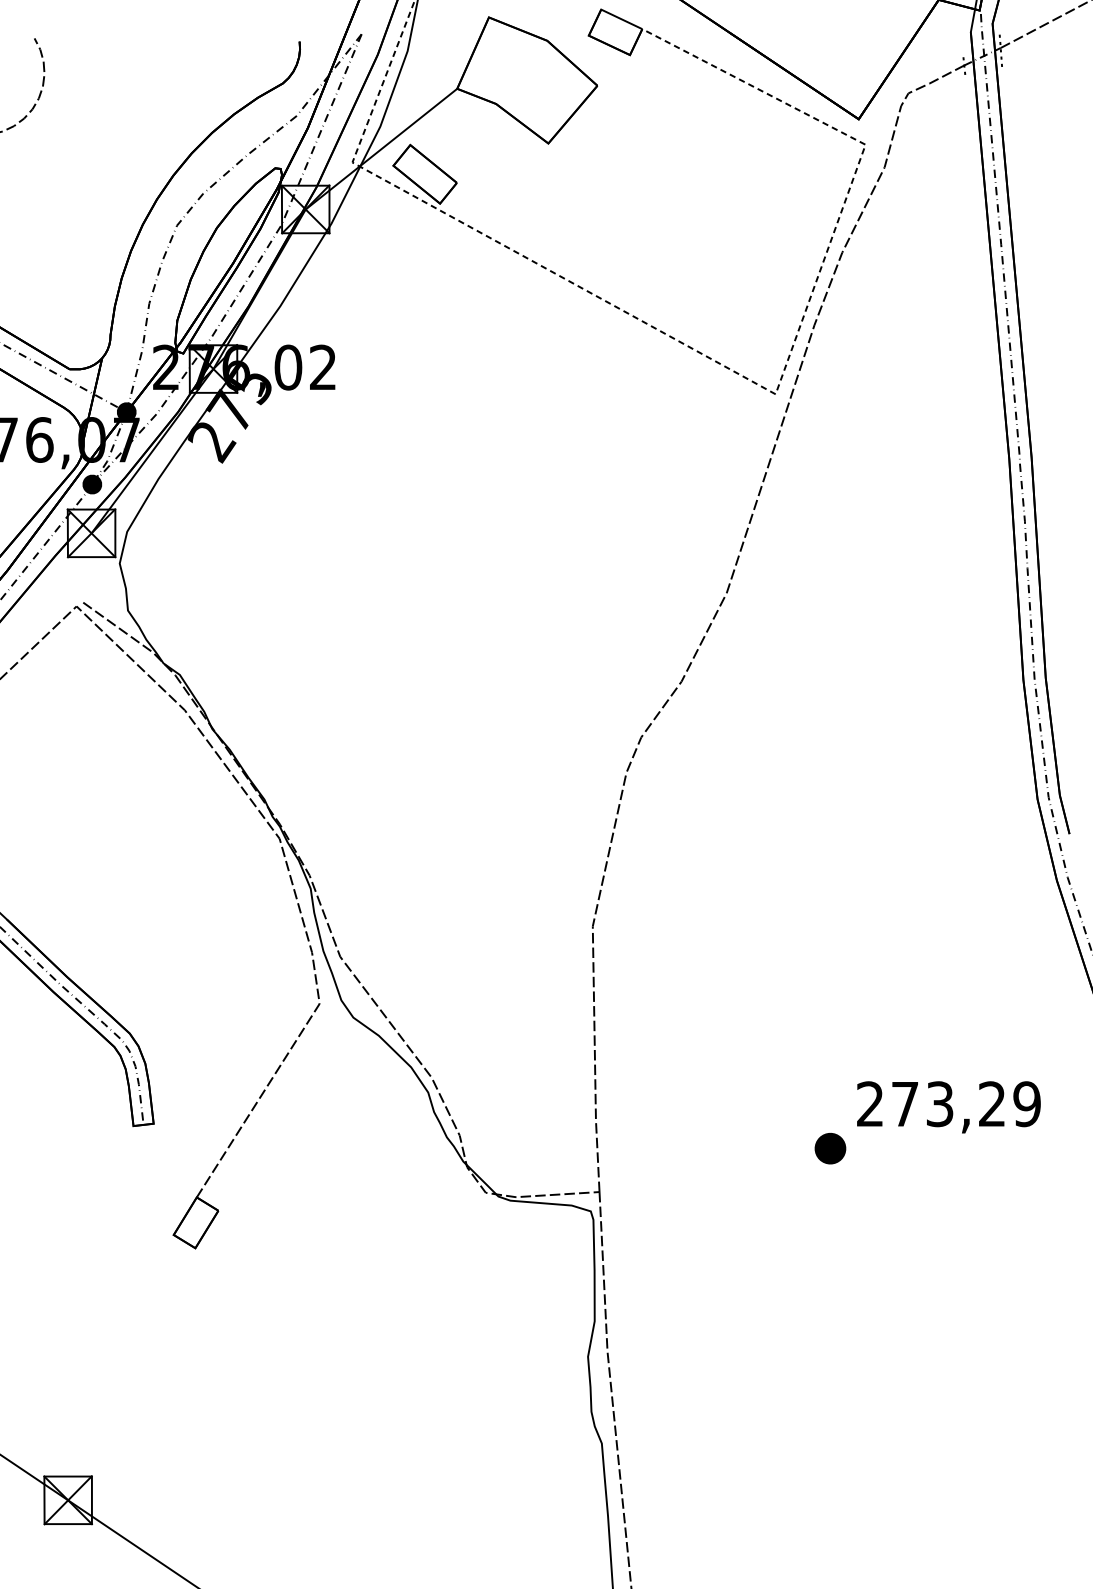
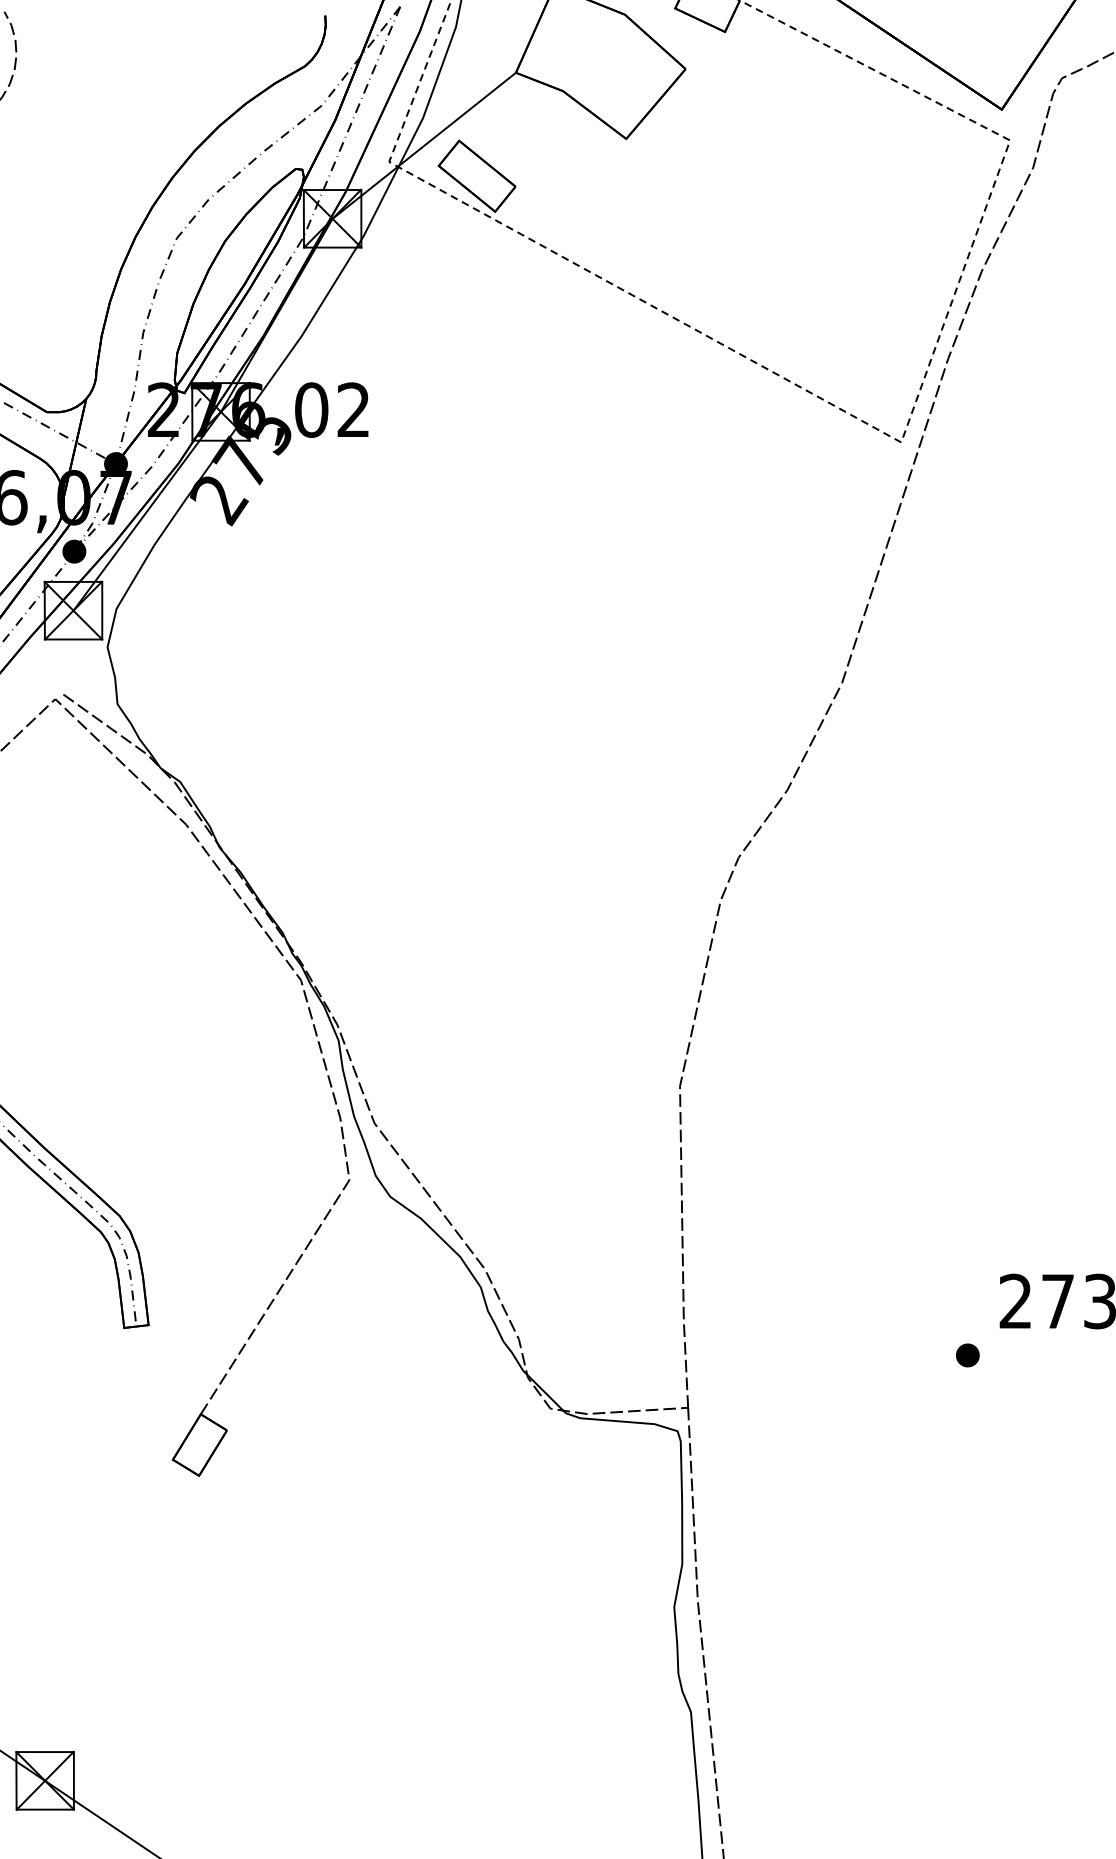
part: (830, 1148) -> (967, 1355), size x0.62

